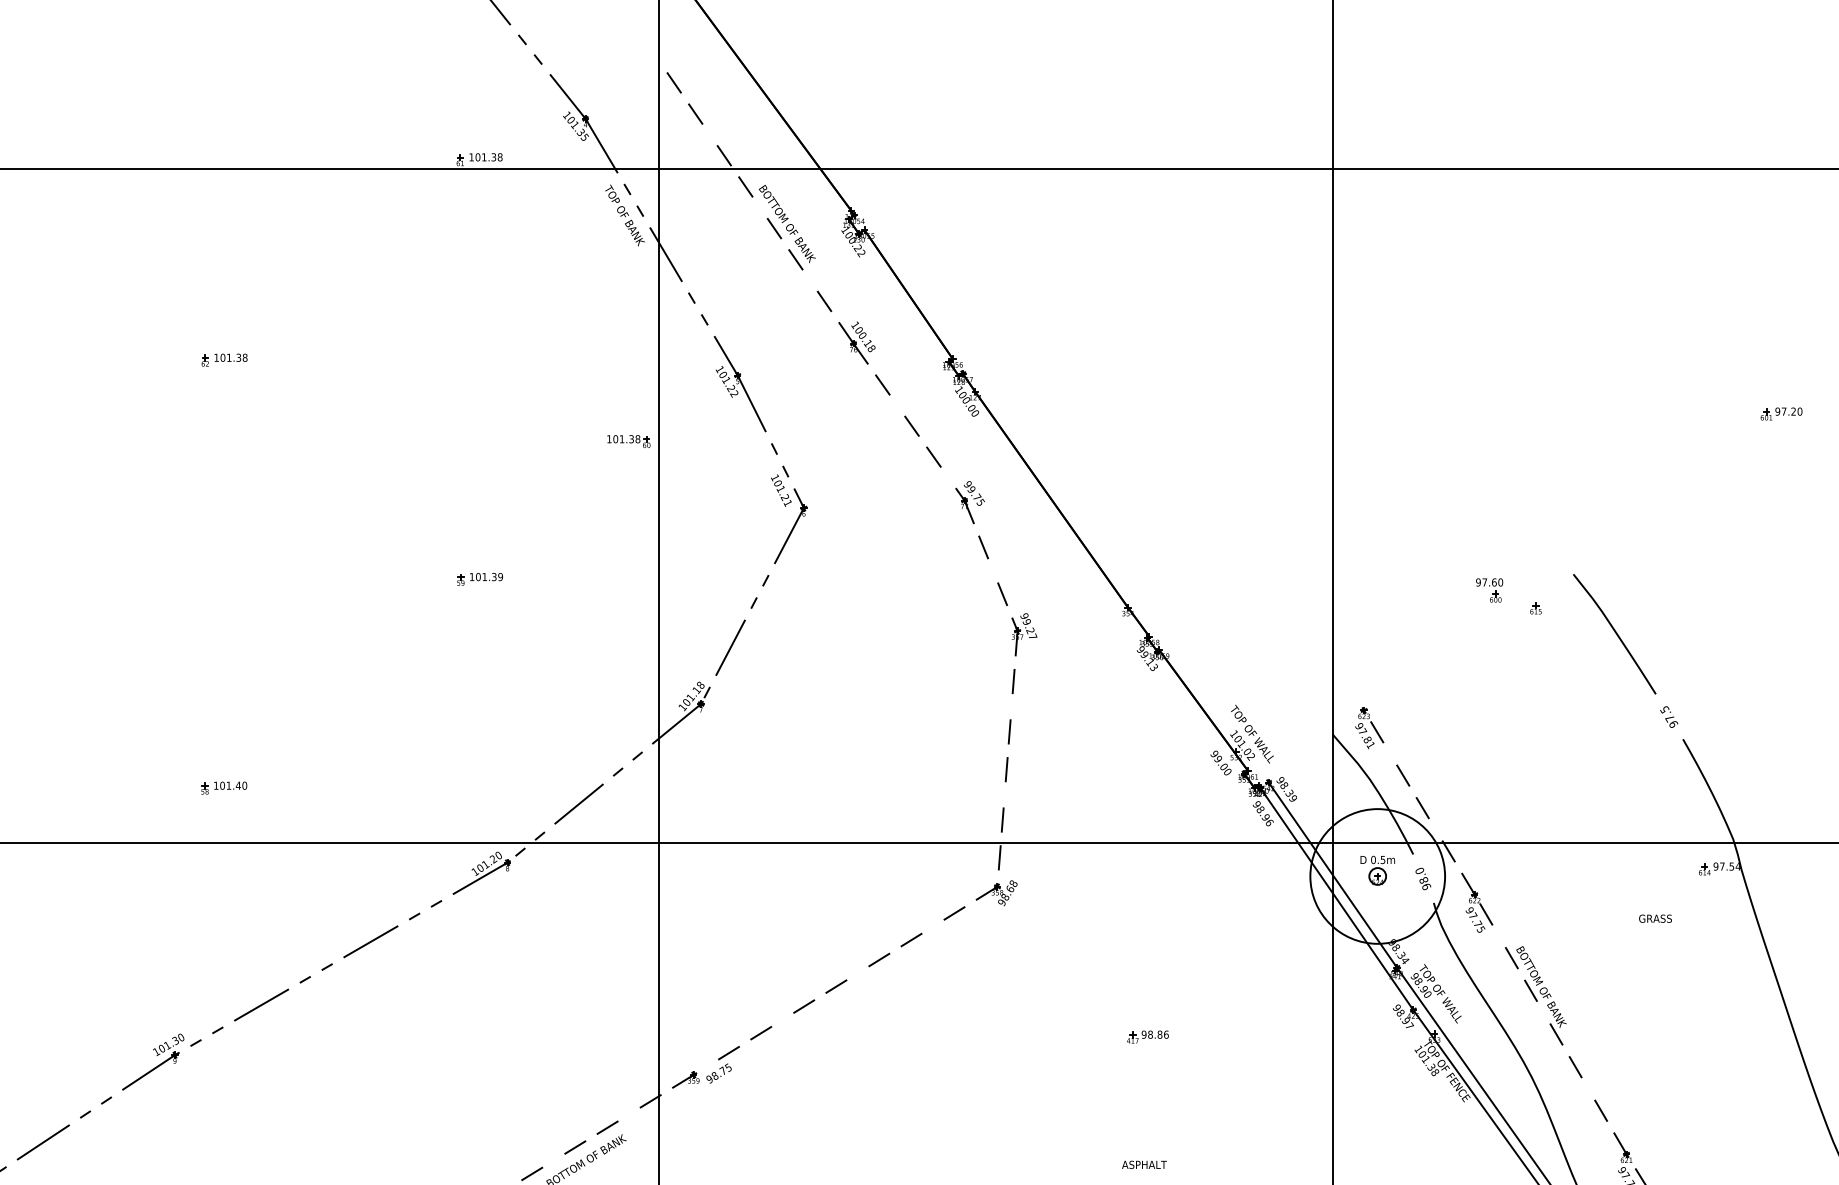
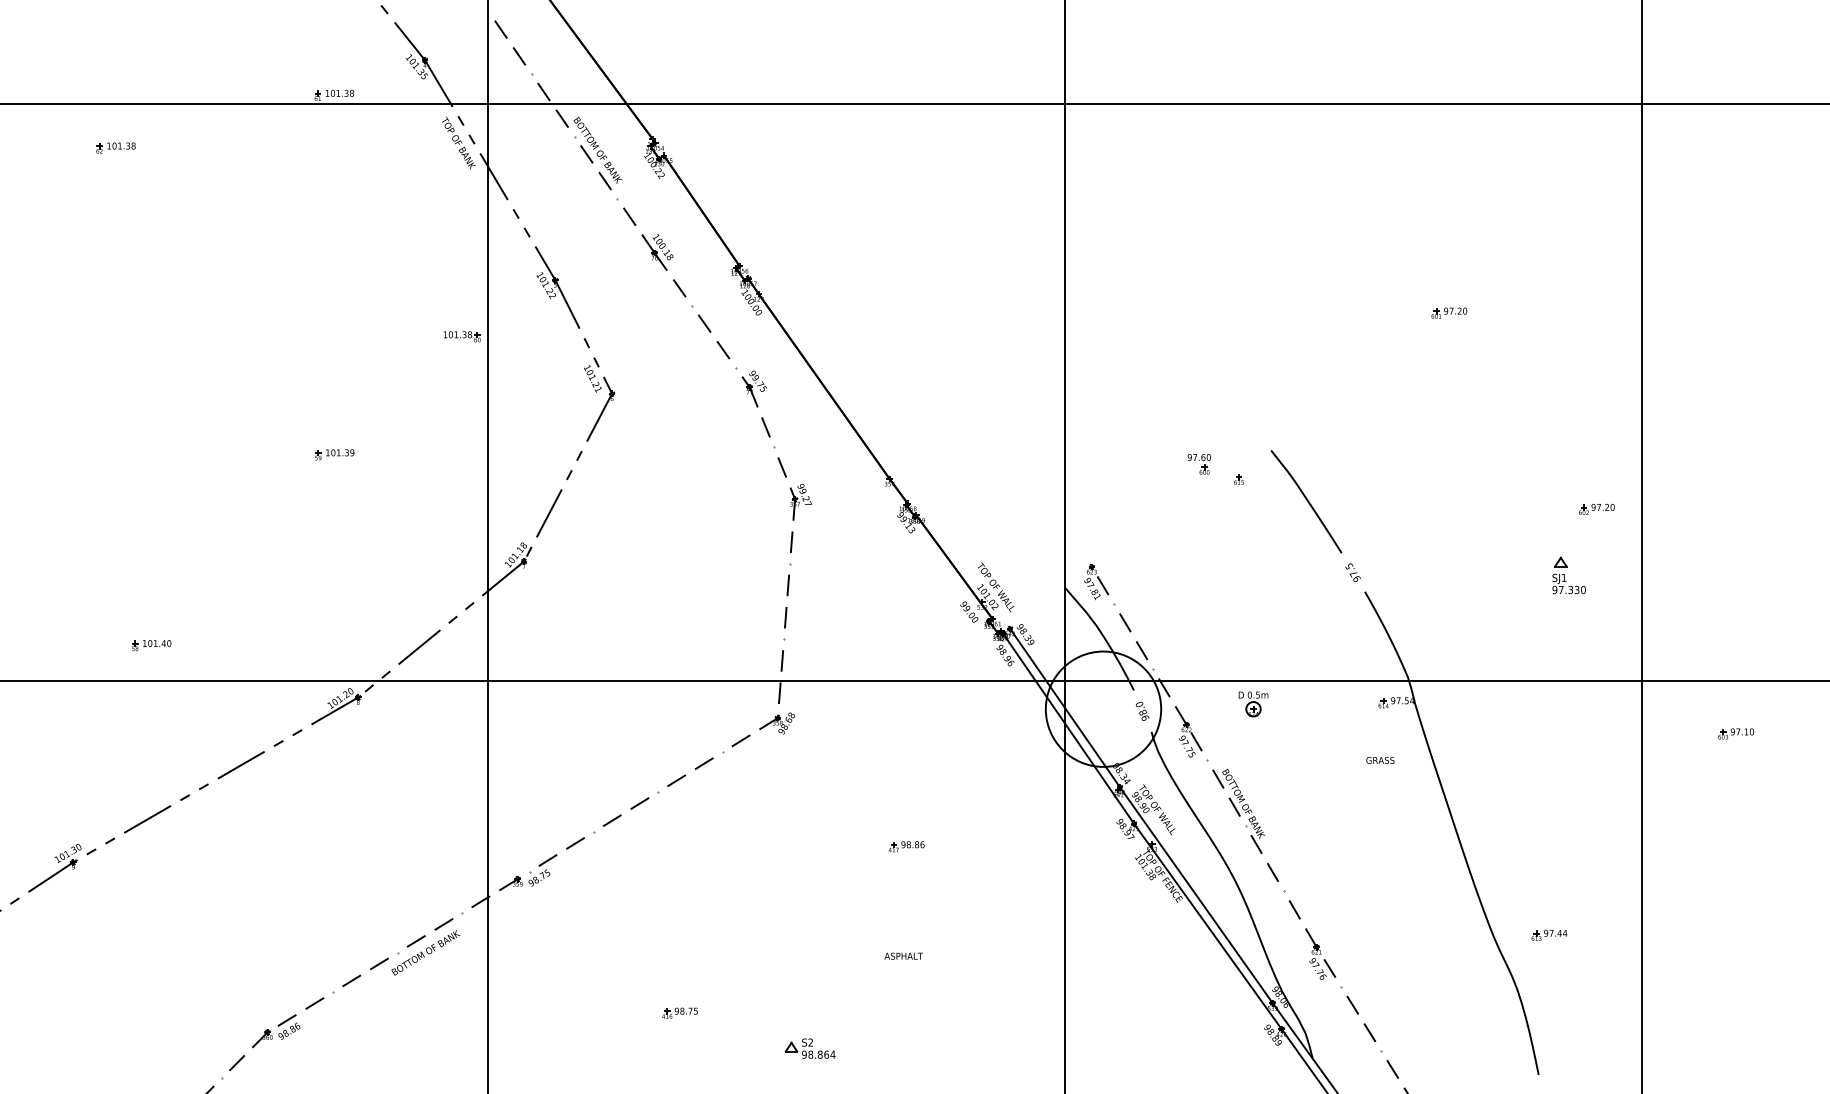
part: (224, 359) -> (115, 147), moved
part: (224, 788) -> (151, 645), moved
part: (1377, 870) -> (1253, 704), moved
text: (1655, 917) -> (1380, 759), moved

